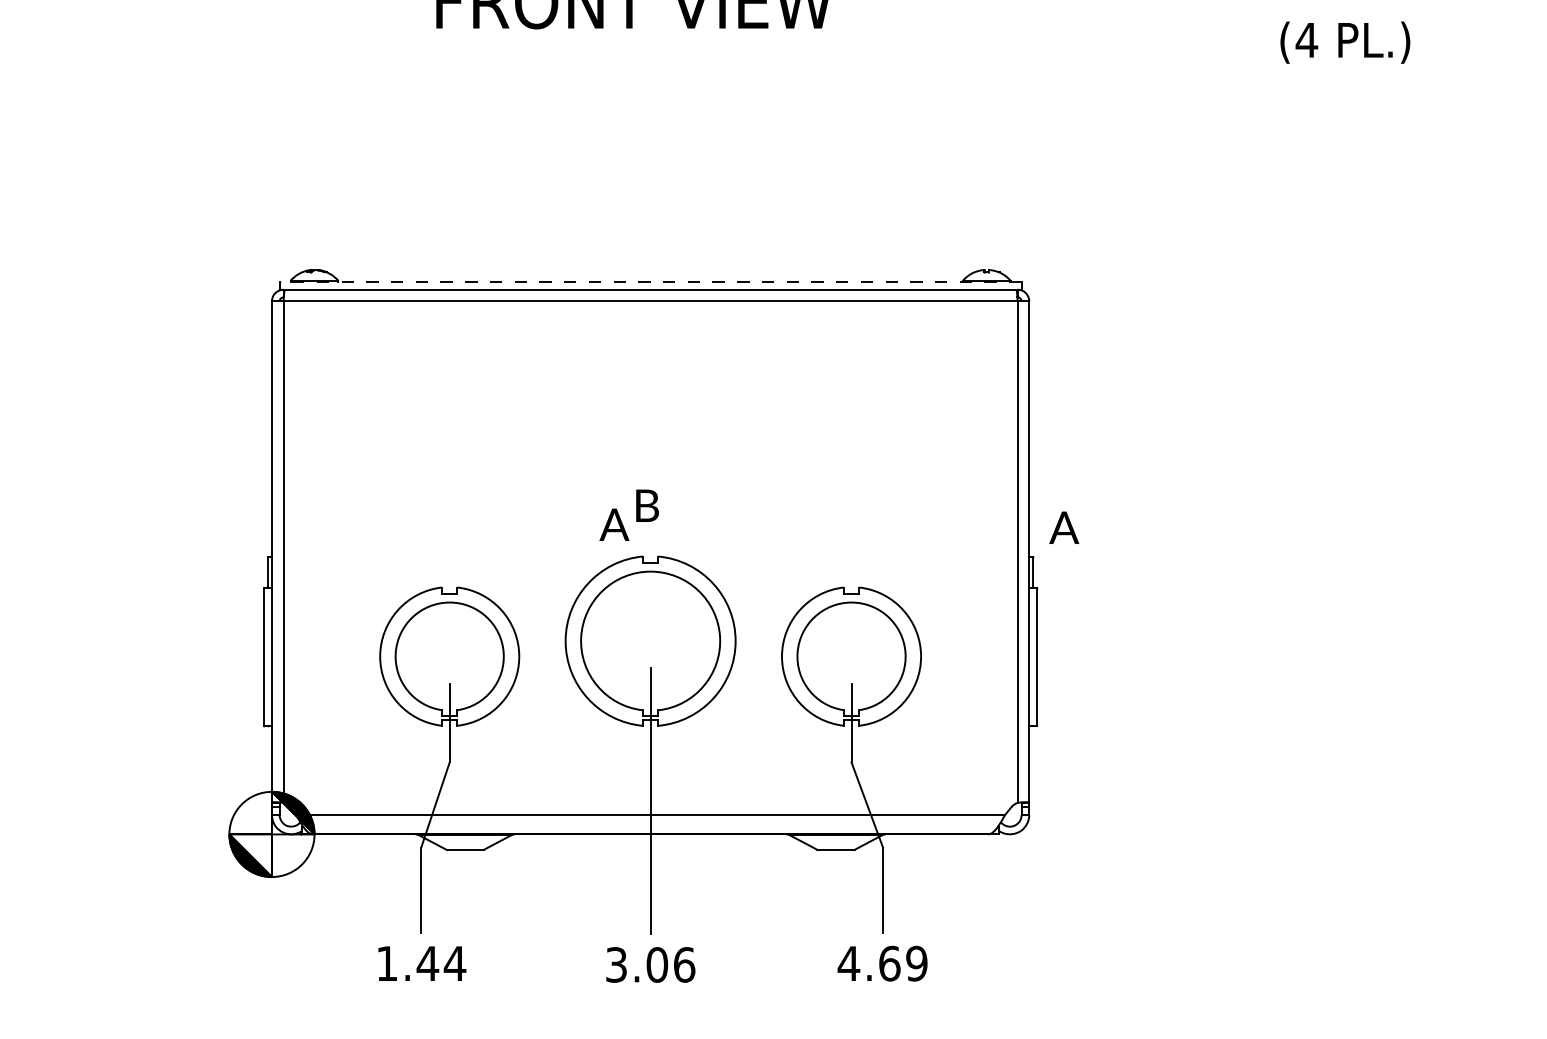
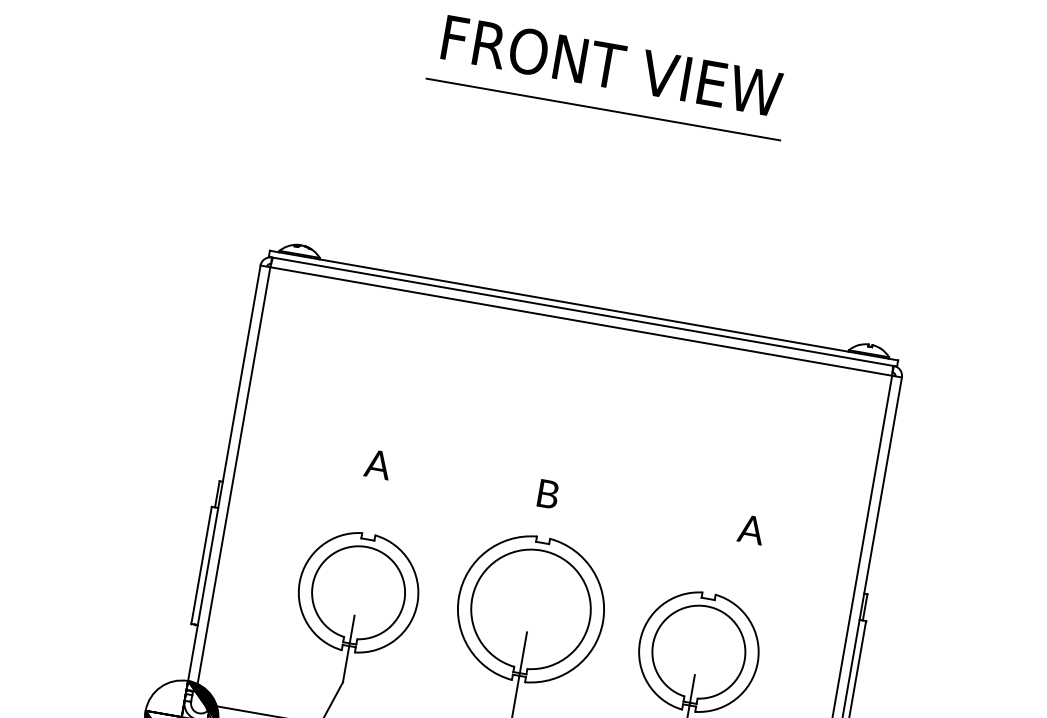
line: (633, 53) -> (603, 109), added
line: (650, 282) -> (583, 305), dashed -> solid
text: (614, 524) -> (378, 464), moved
text: (1064, 527) -> (751, 529), moved

